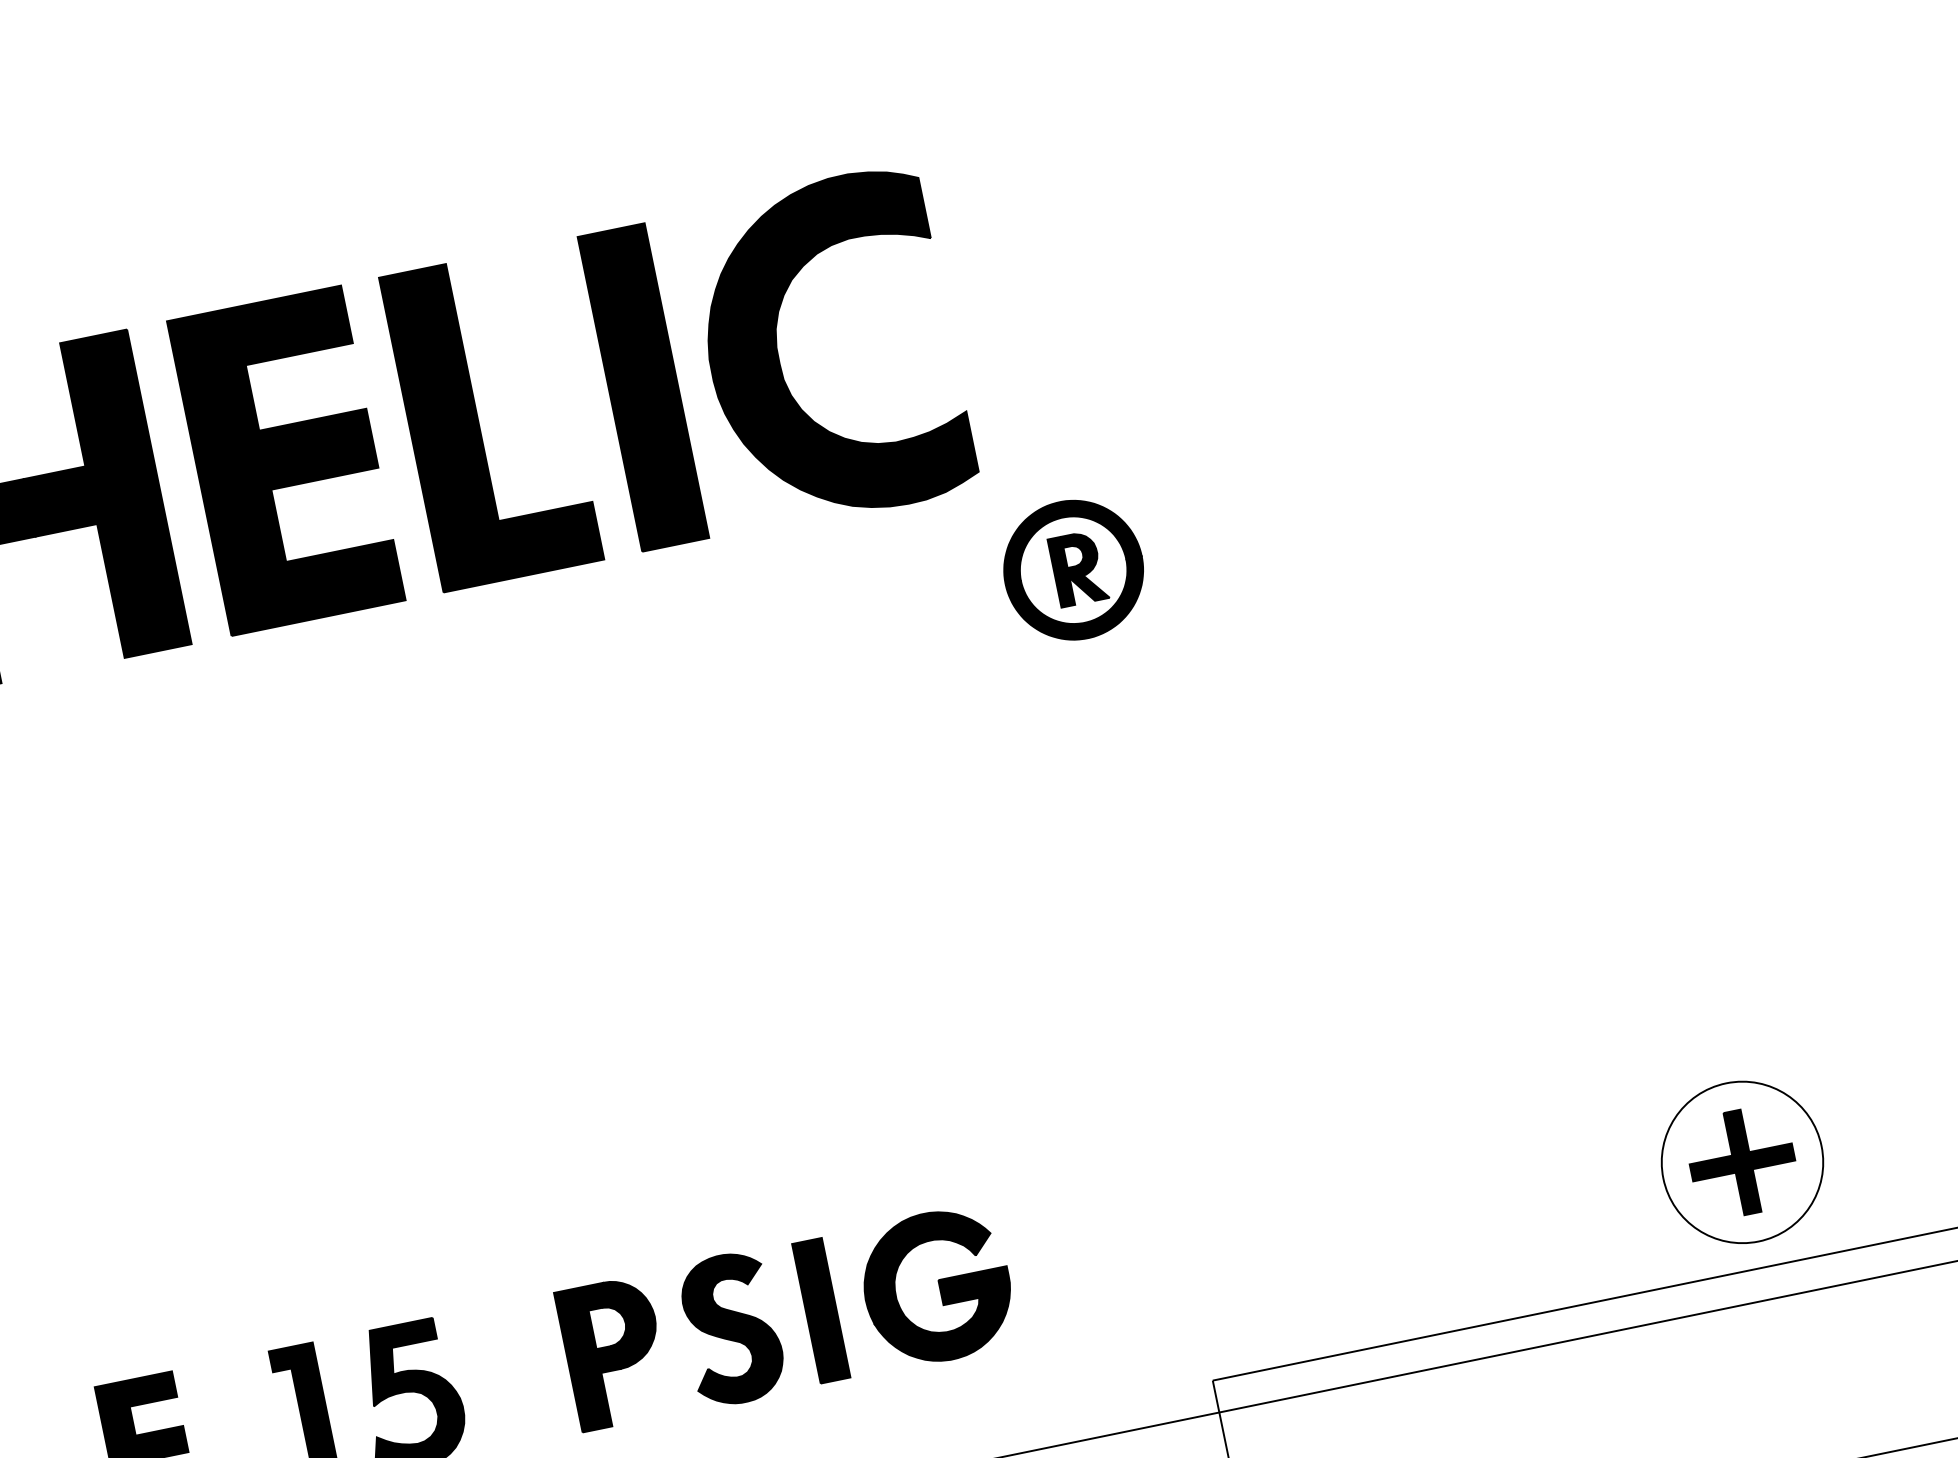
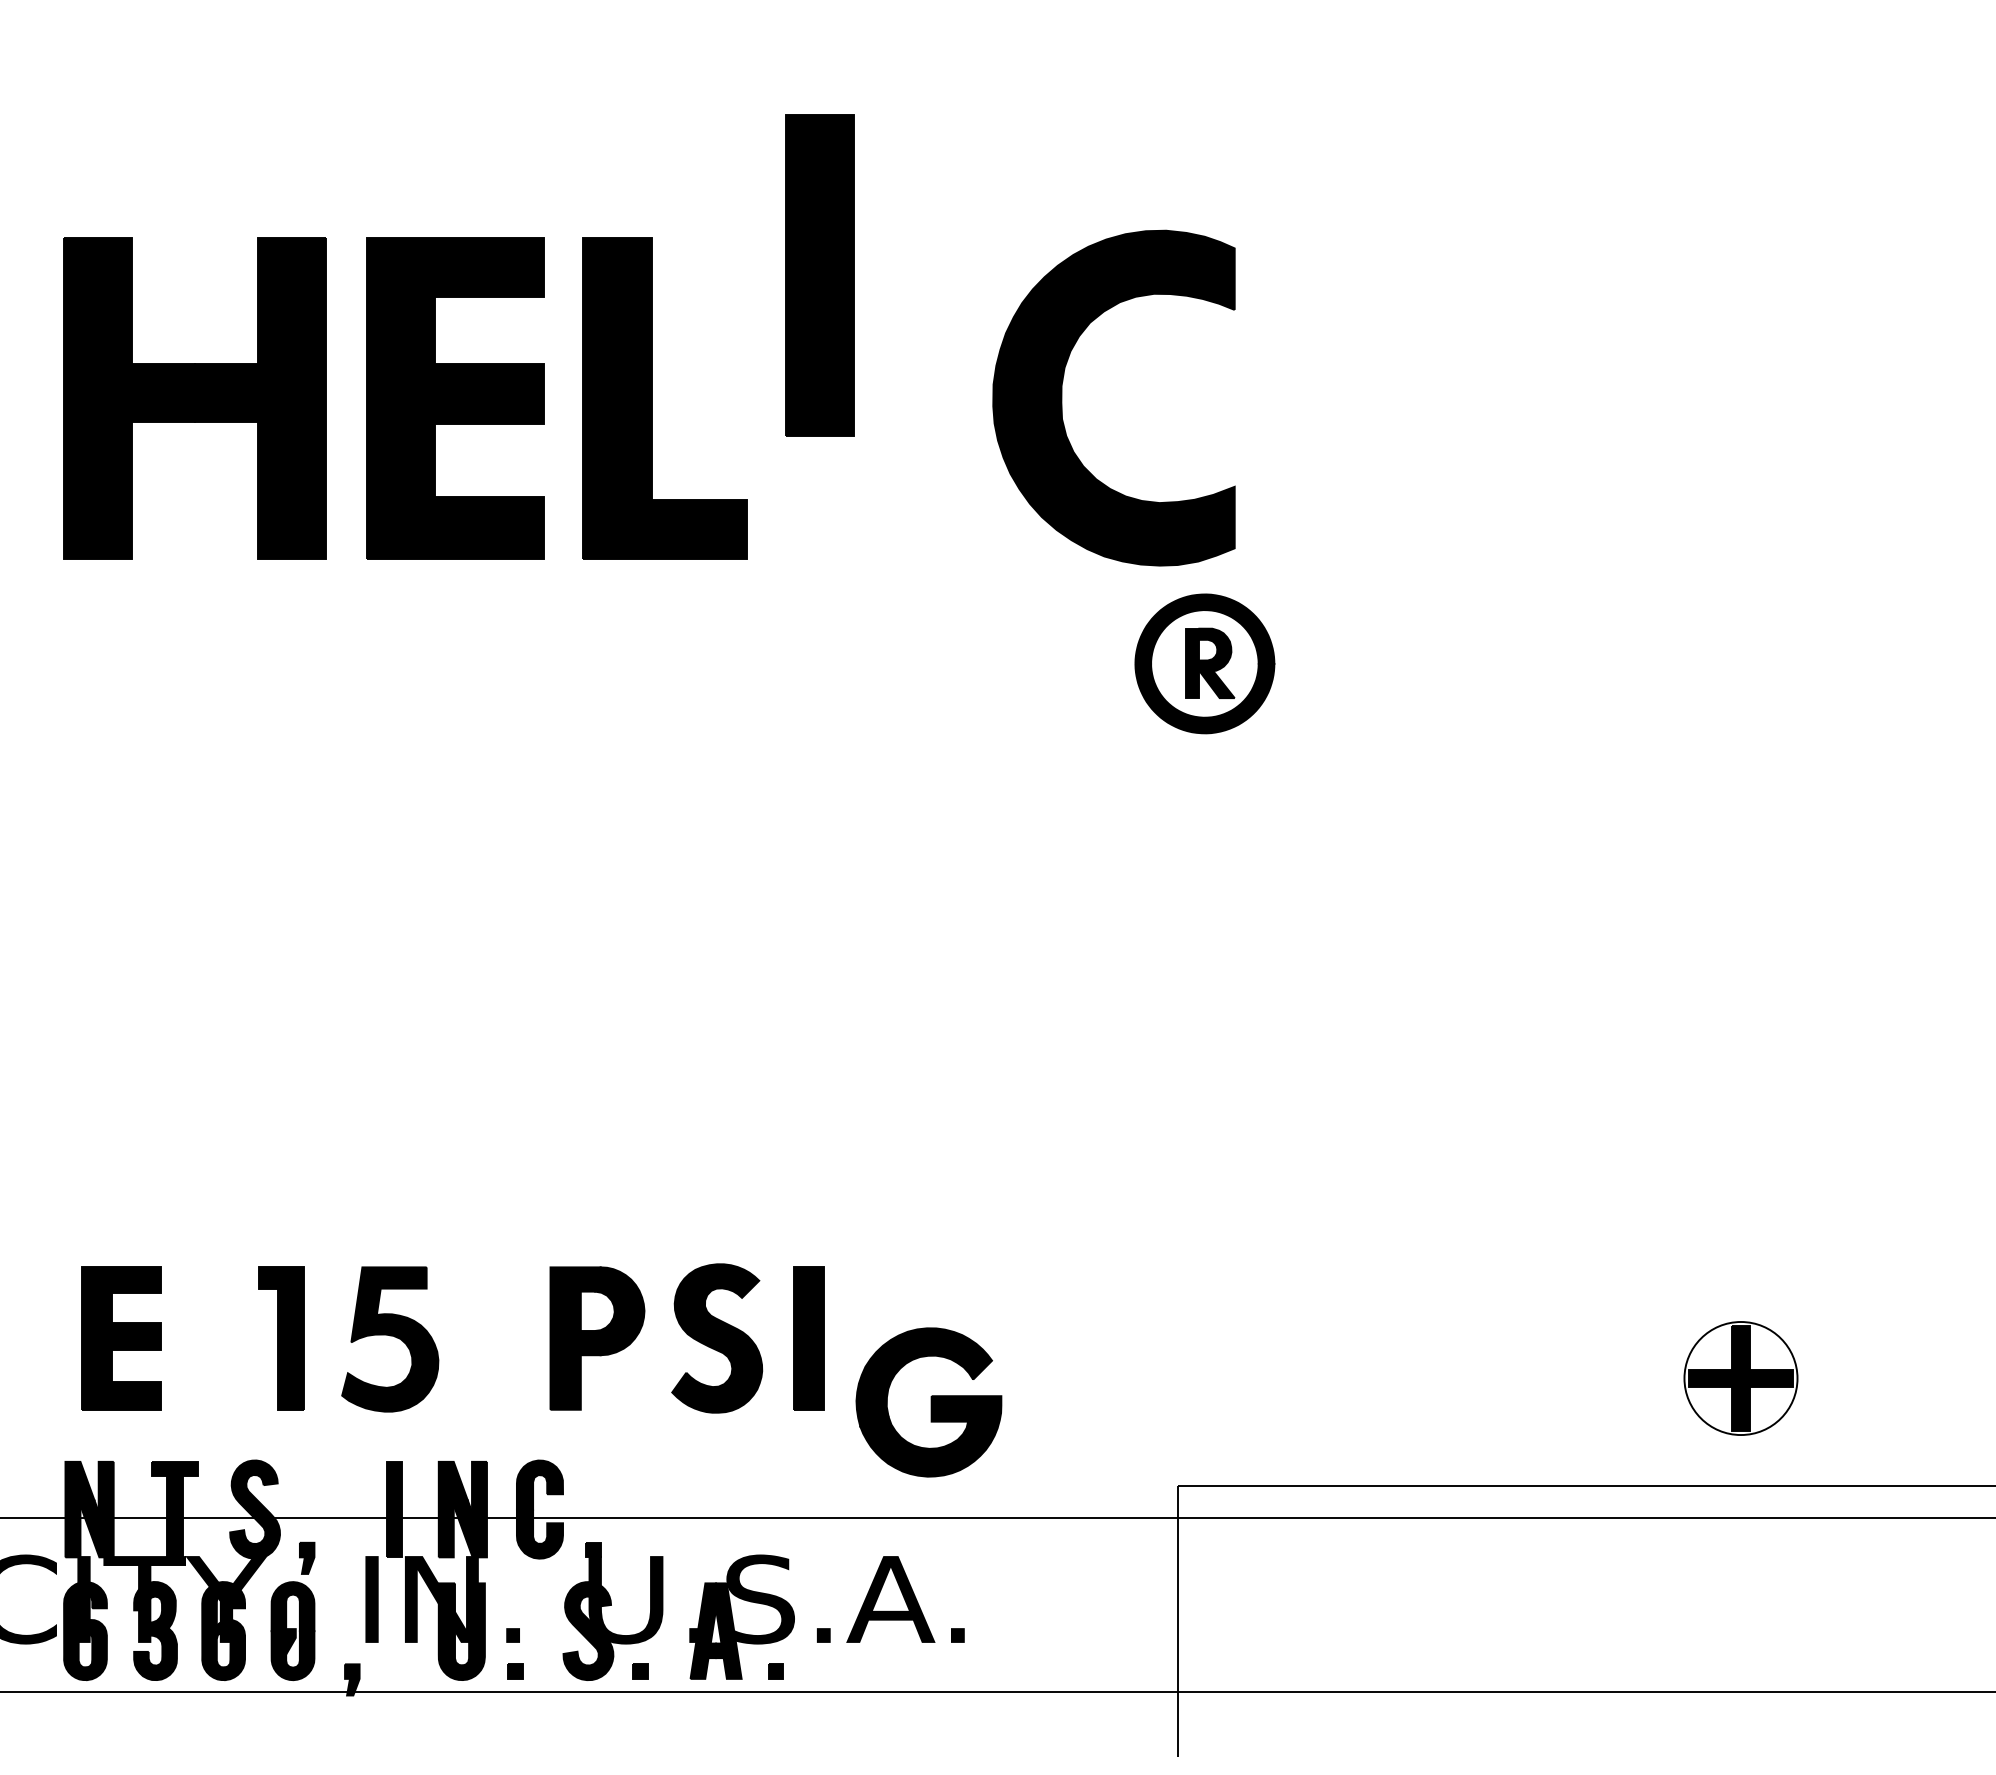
part: (779, 358) -> (1062, 397), moved
part: (642, 387) -> (819, 275), moved
circle: (1742, 1162) -> (1740, 1378), size x0.7
part: (936, 1287) -> (928, 1402), moved

